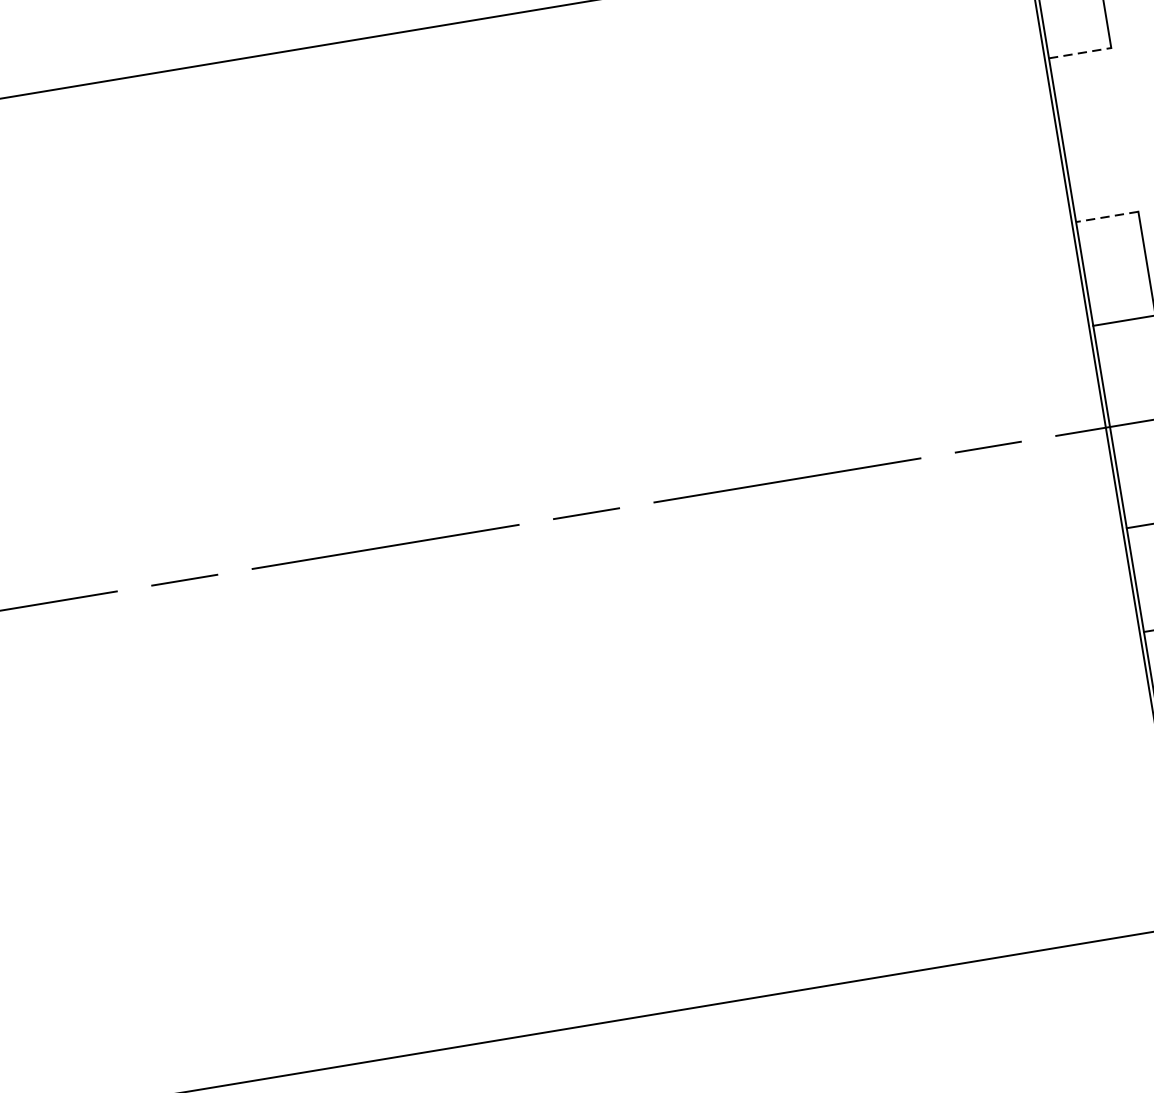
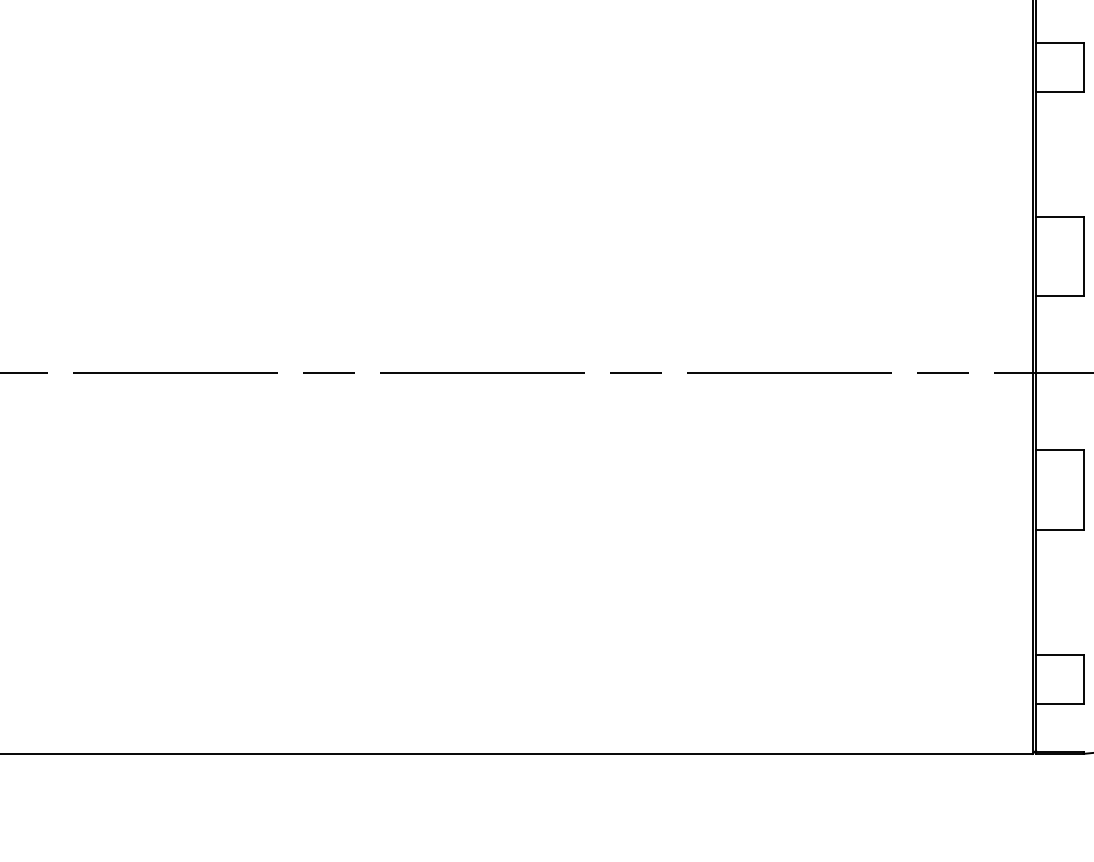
line: (1079, 53) -> (1059, 91), dashed -> solid
line: (1106, 216) -> (1059, 216), dashed -> solid

